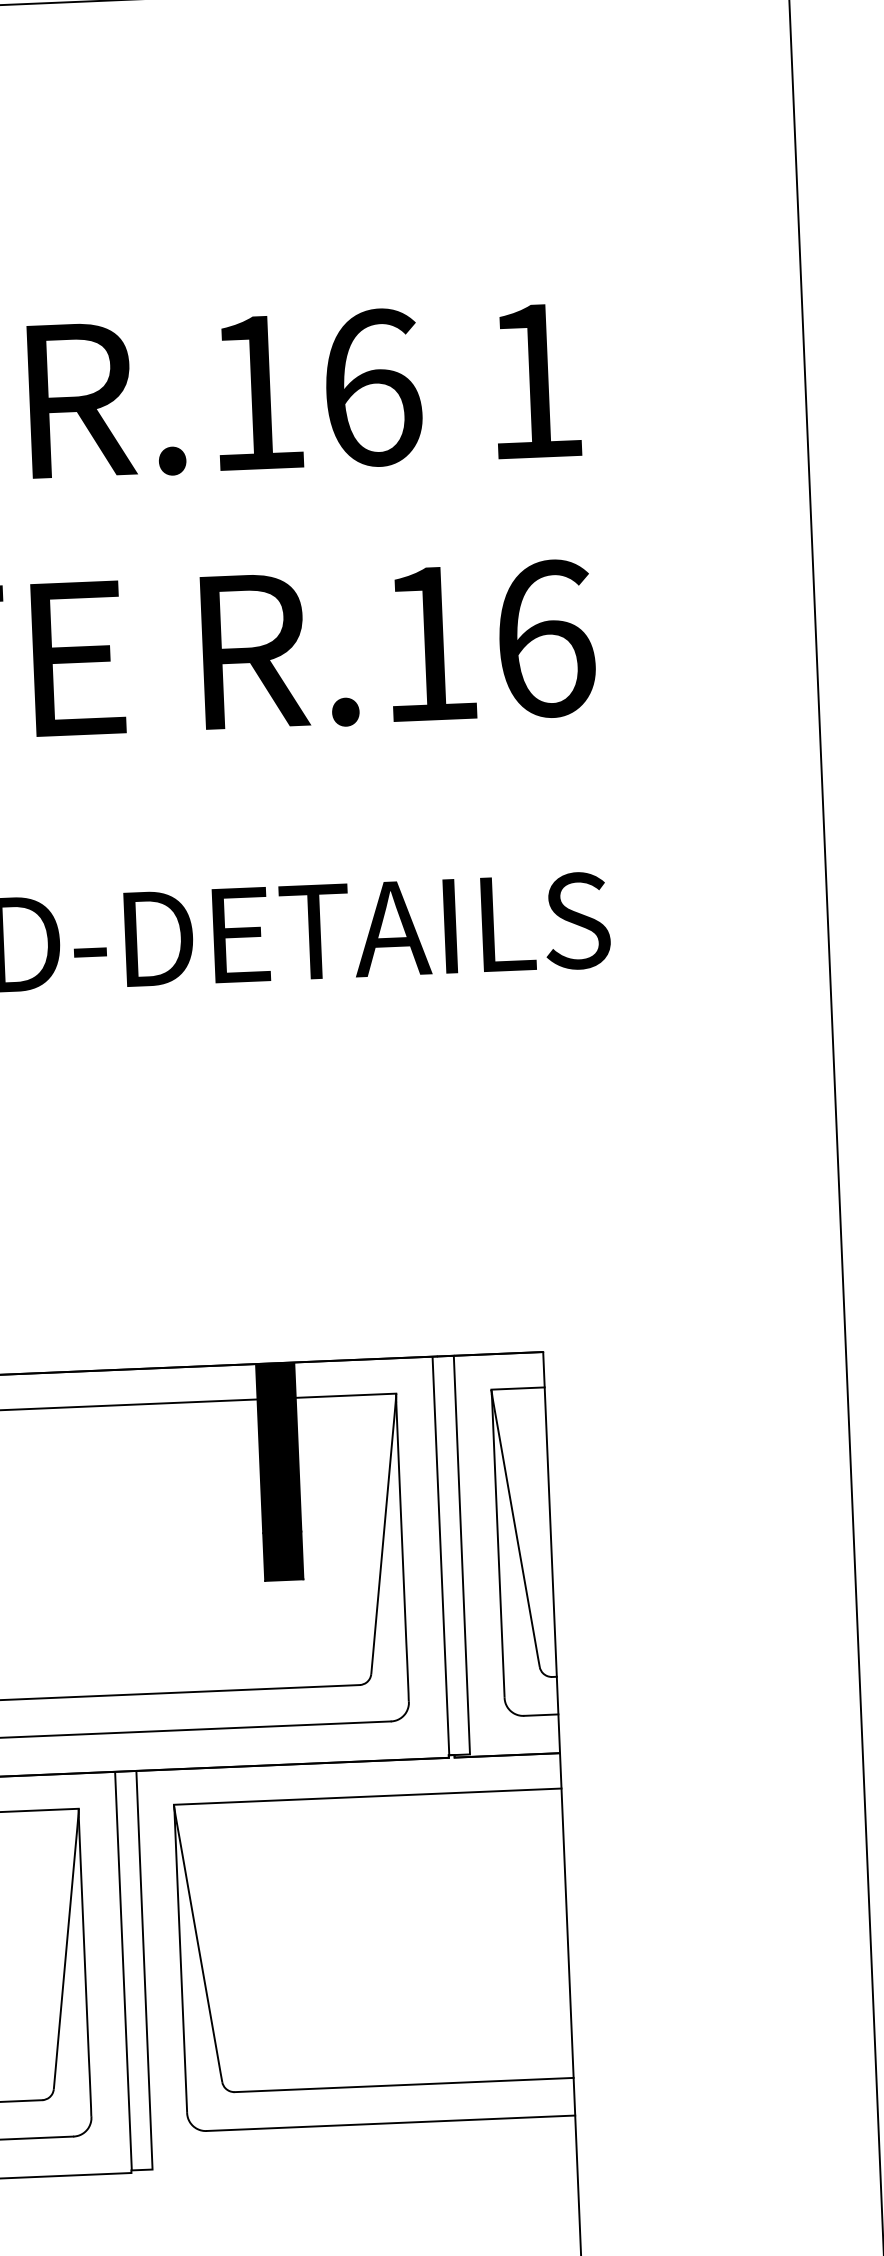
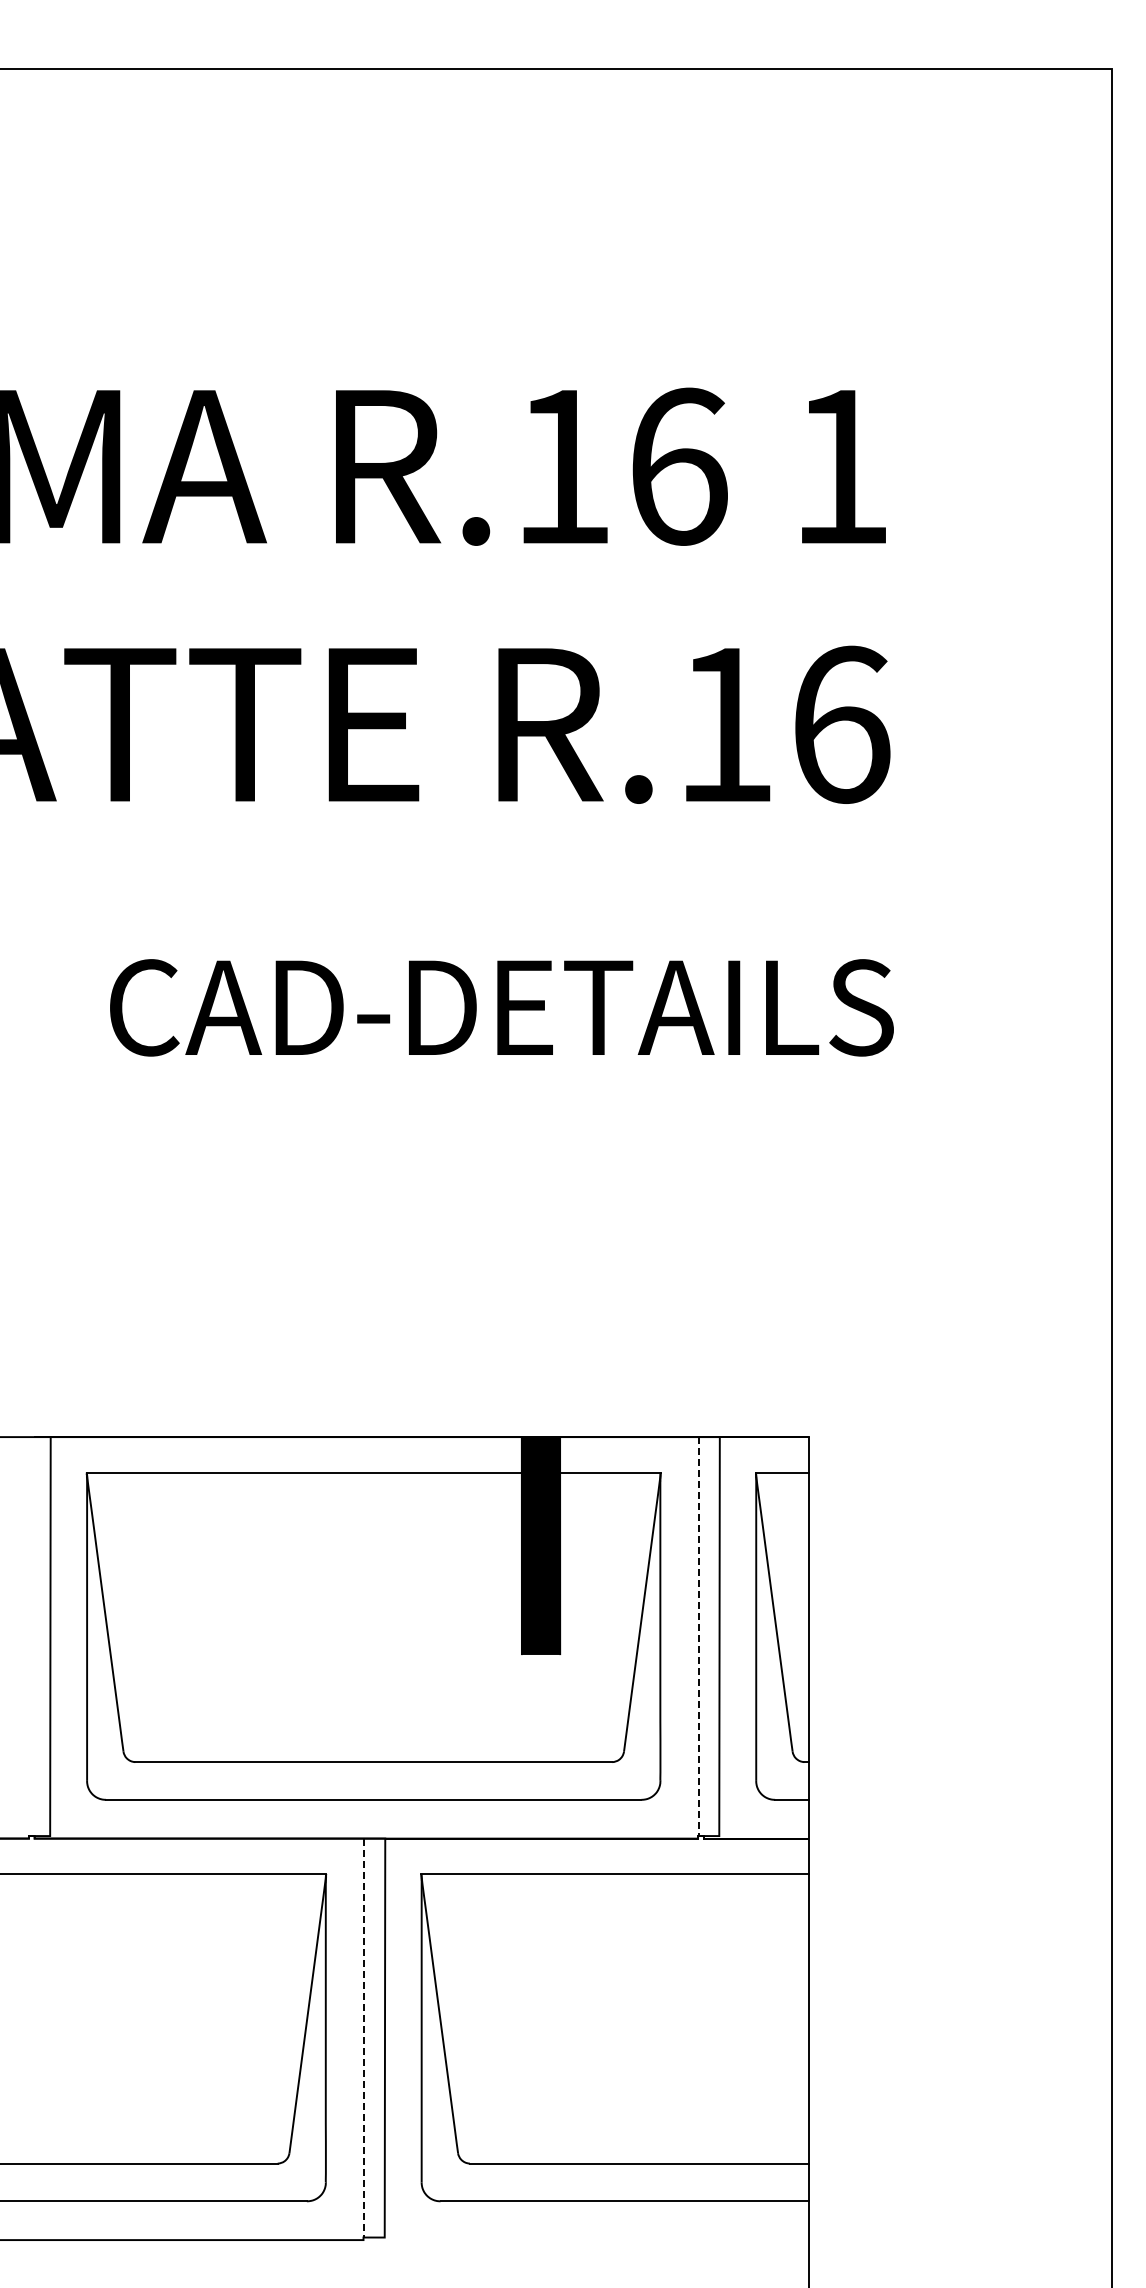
line: (440, 1556) -> (698, 1637), solid -> dashed
line: (123, 1971) -> (363, 2038), solid -> dashed

